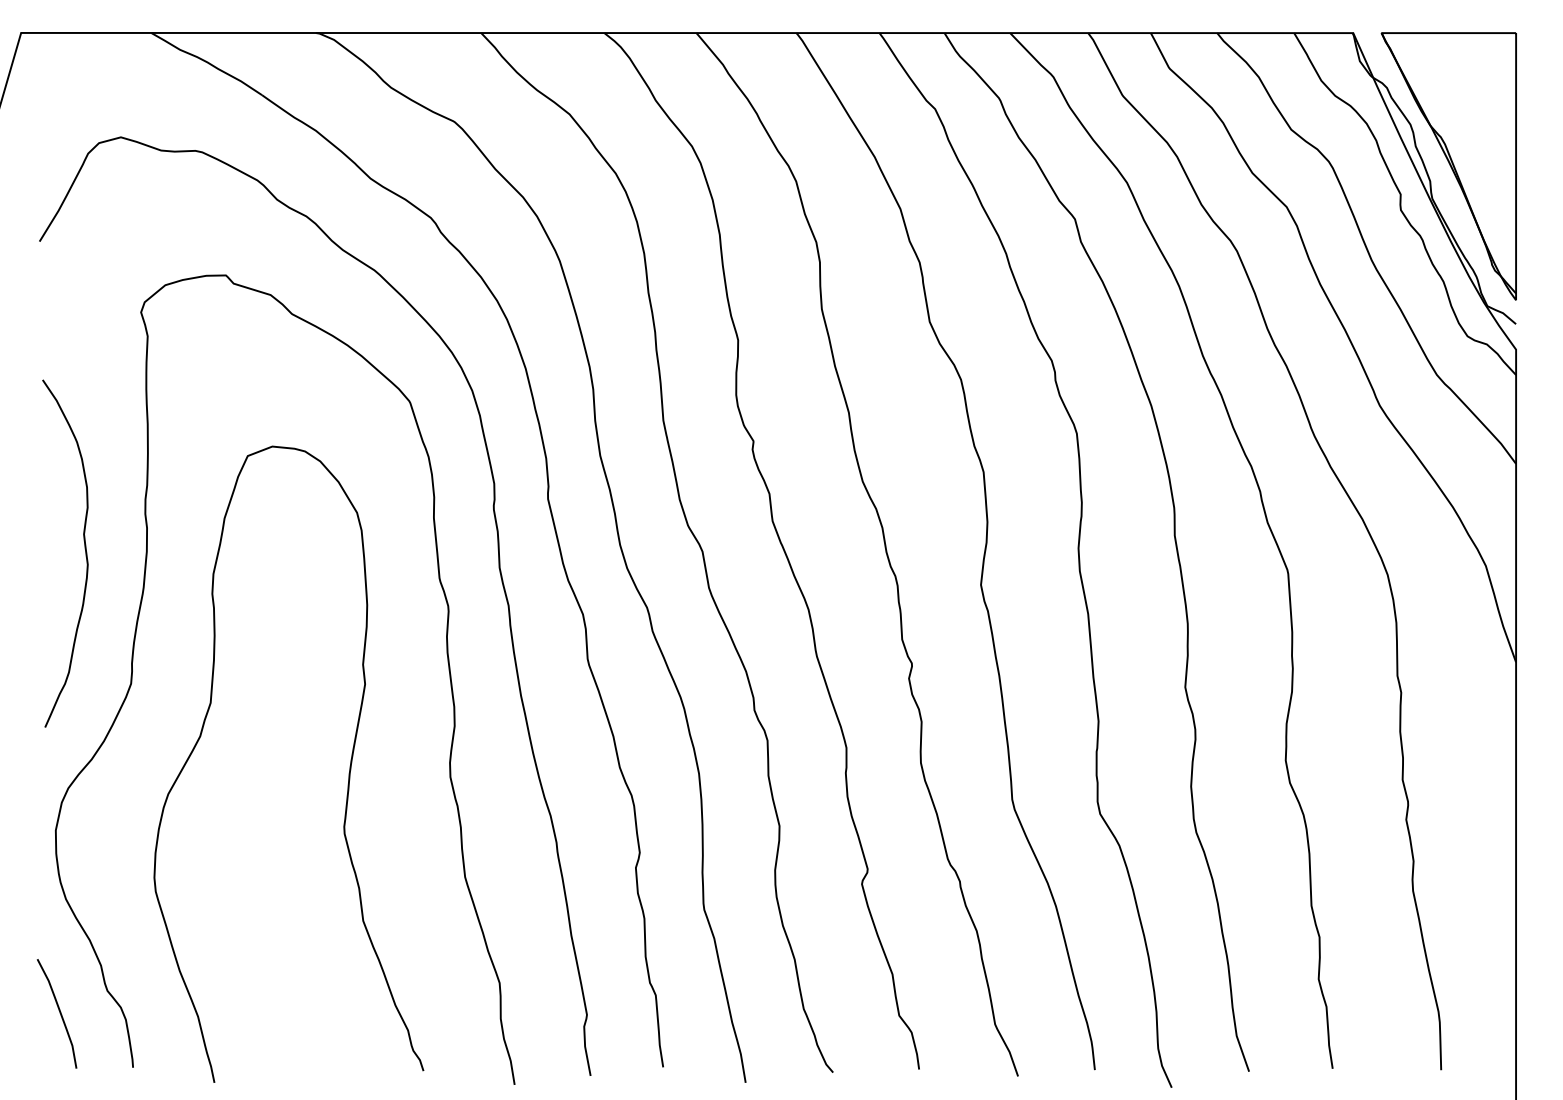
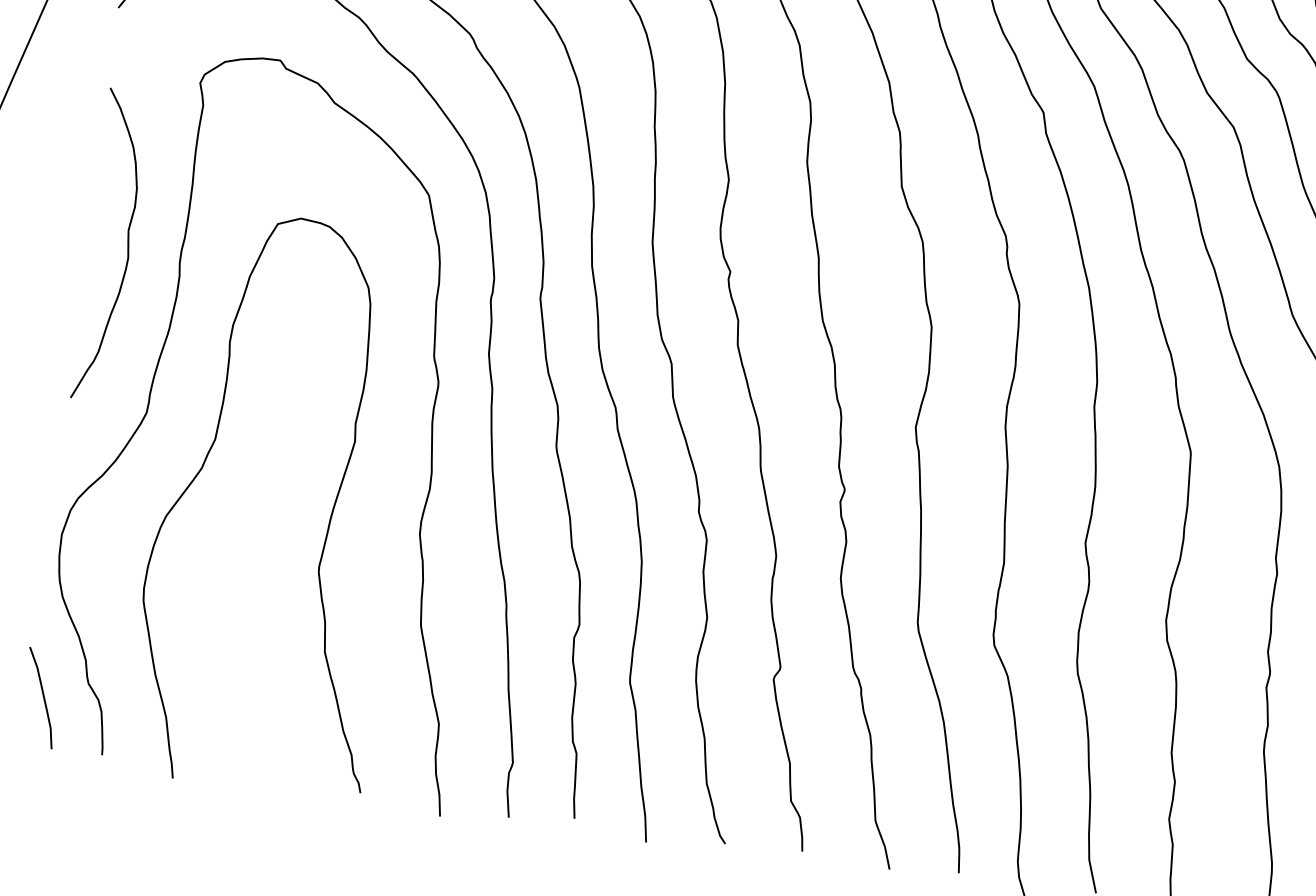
curve: (84, 549) -> (127, 243), moved

